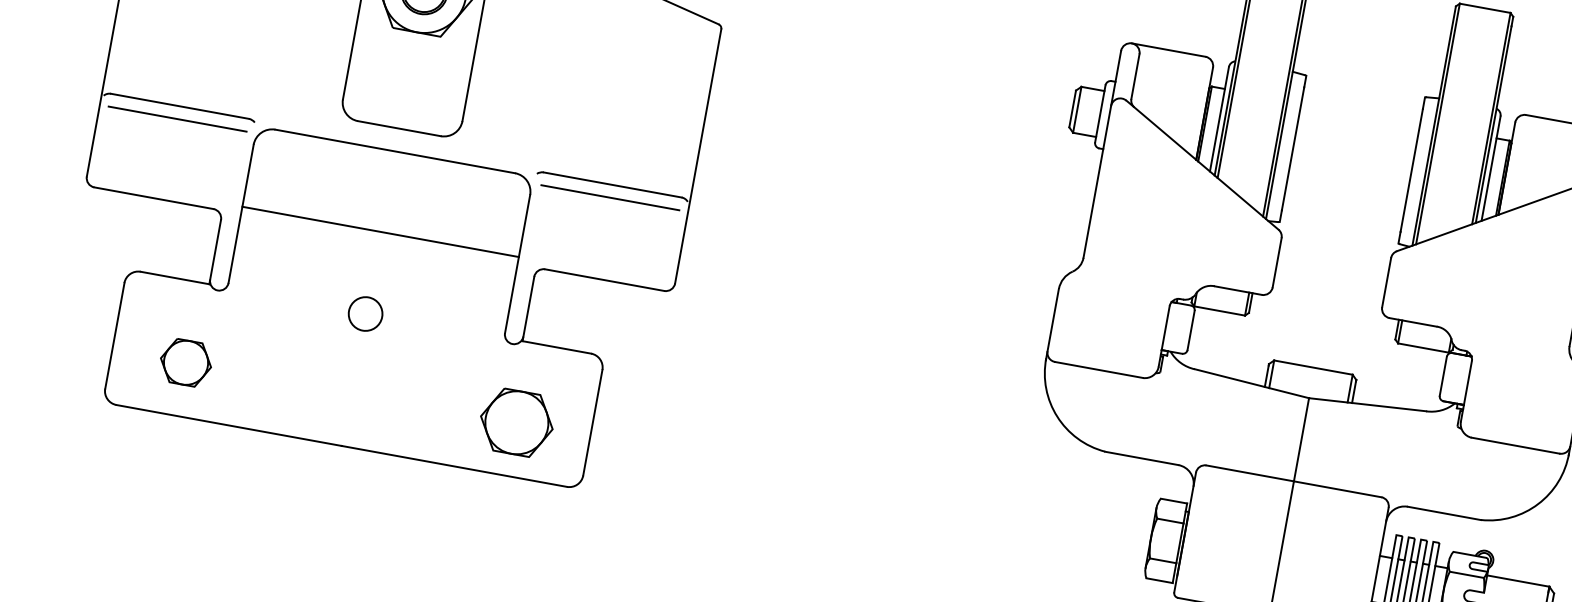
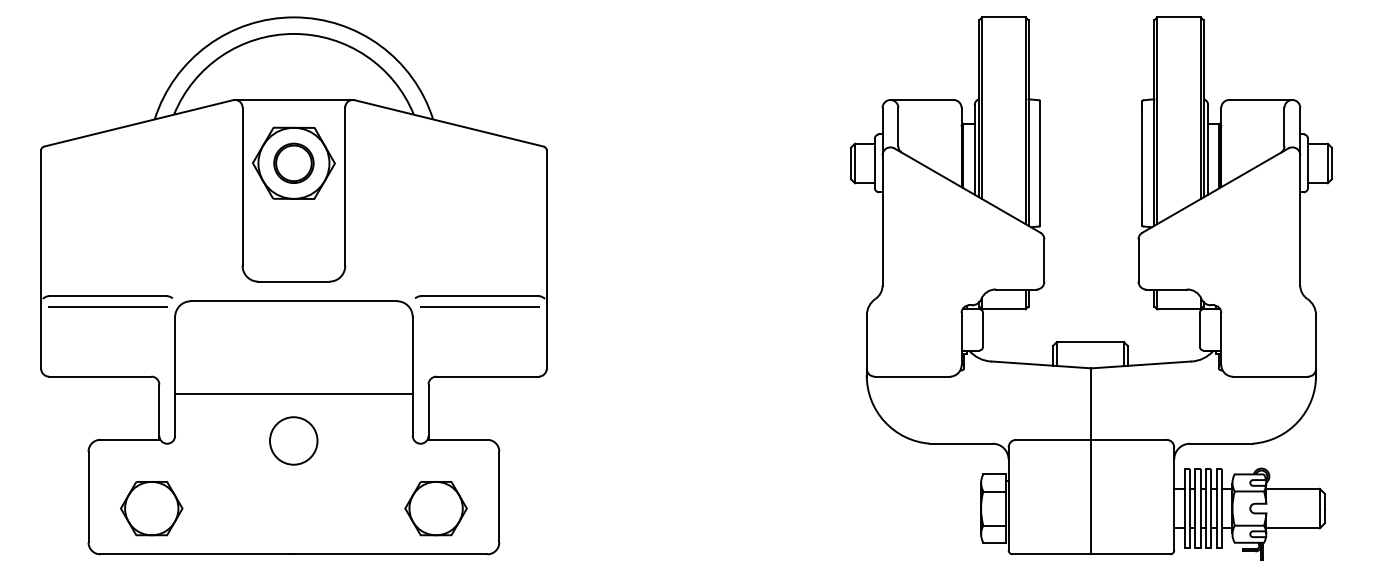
line: (380, 231) -> (293, 394), moved
circle: (365, 313) -> (293, 440), size x1.67
part: (185, 362) -> (151, 508), size x1.43

